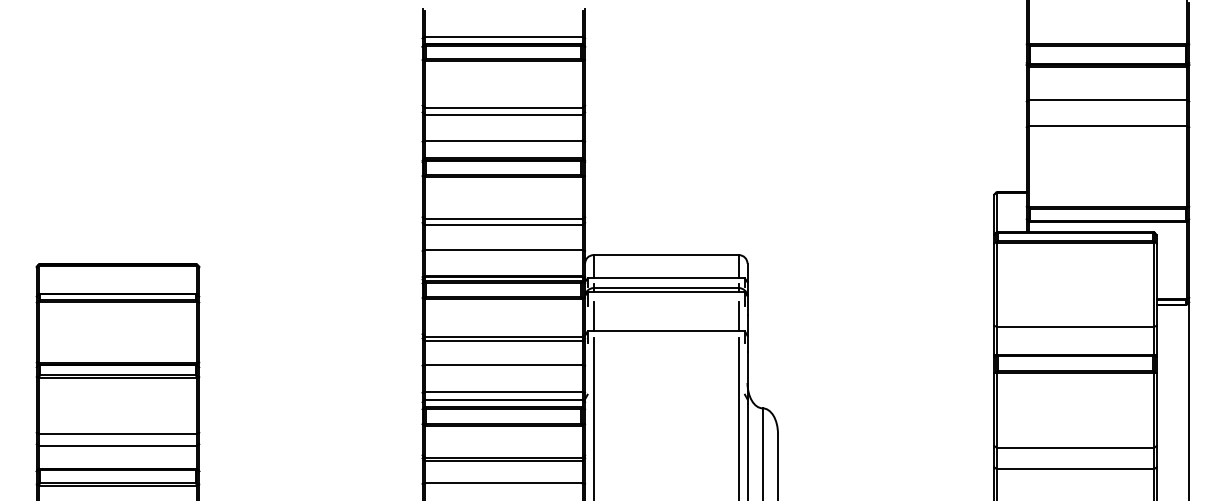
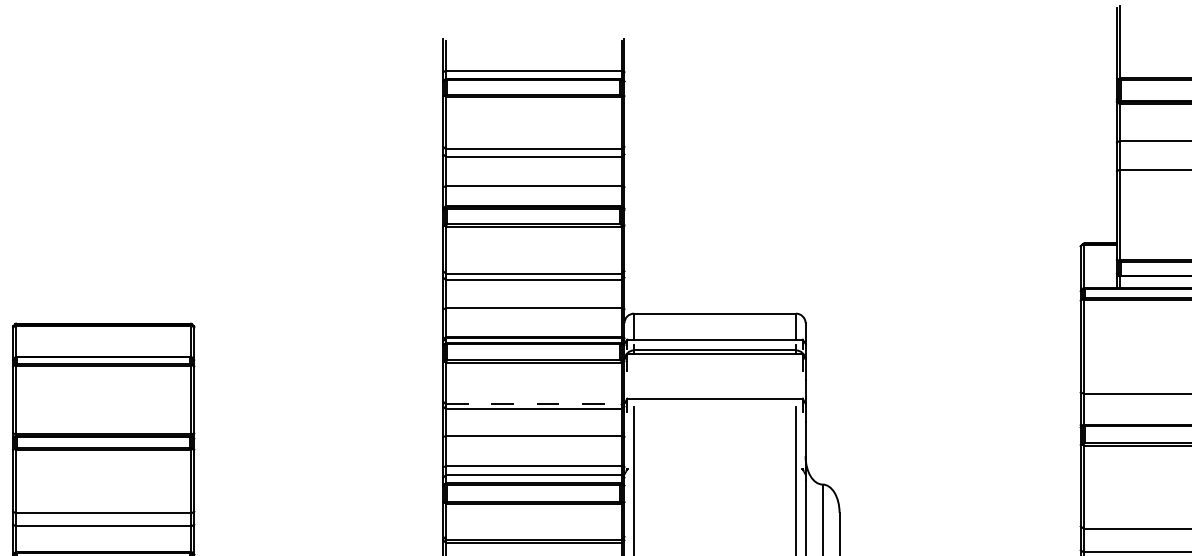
line: (593, 316) -> (633, 382), removed
line: (738, 316) -> (795, 382), removed
line: (503, 336) -> (533, 404), solid -> dashed

